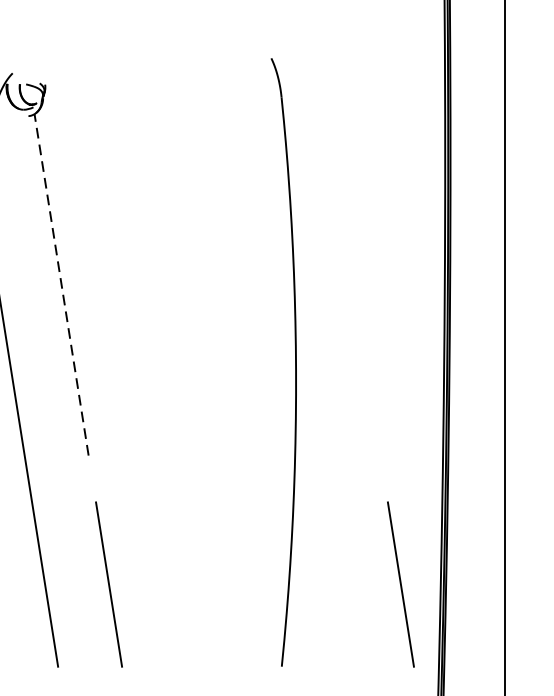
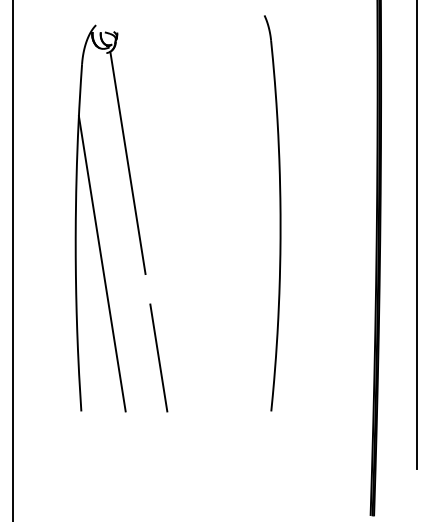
line: (60, 284) -> (127, 162), dashed -> solid
line: (400, 583) -> (348, 357), removed

